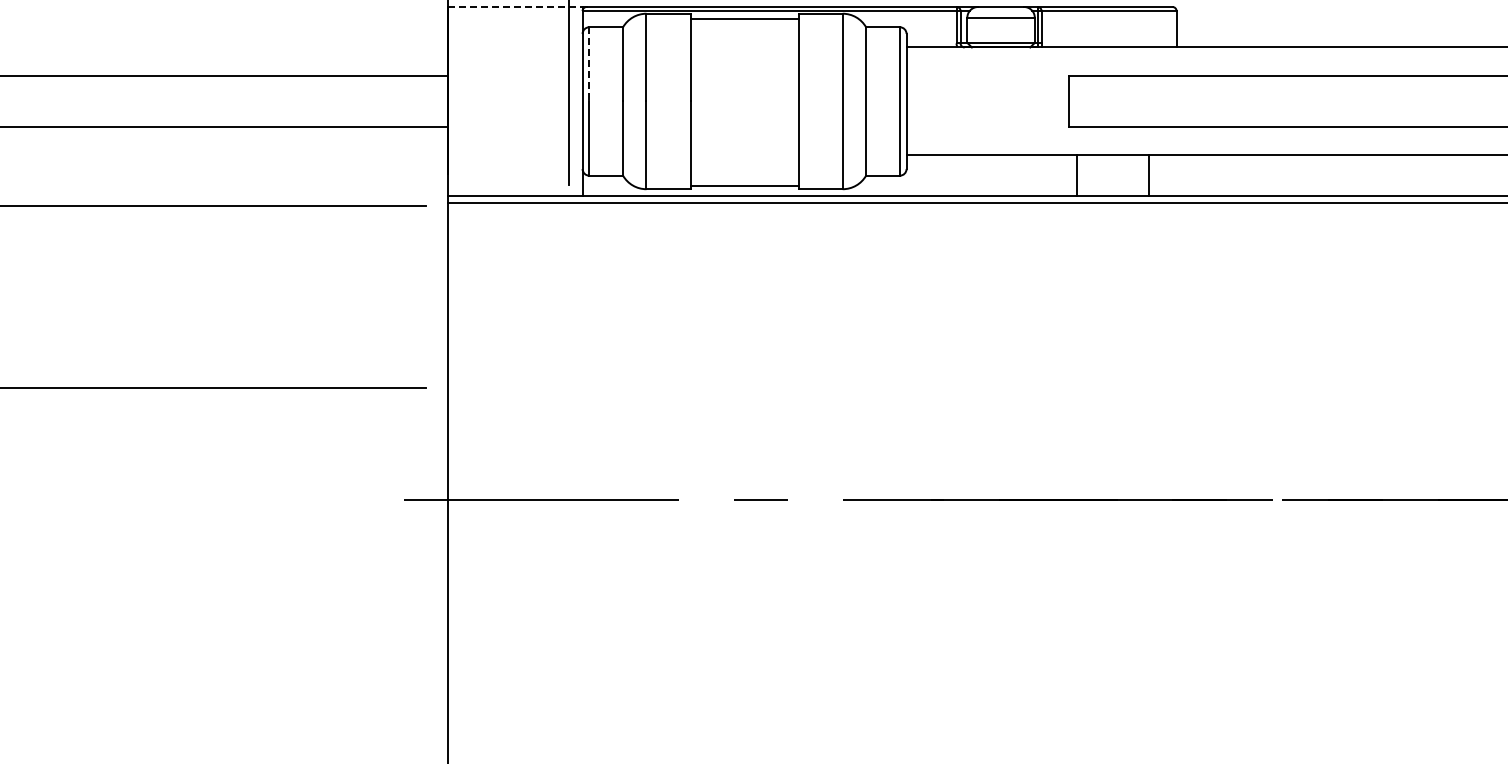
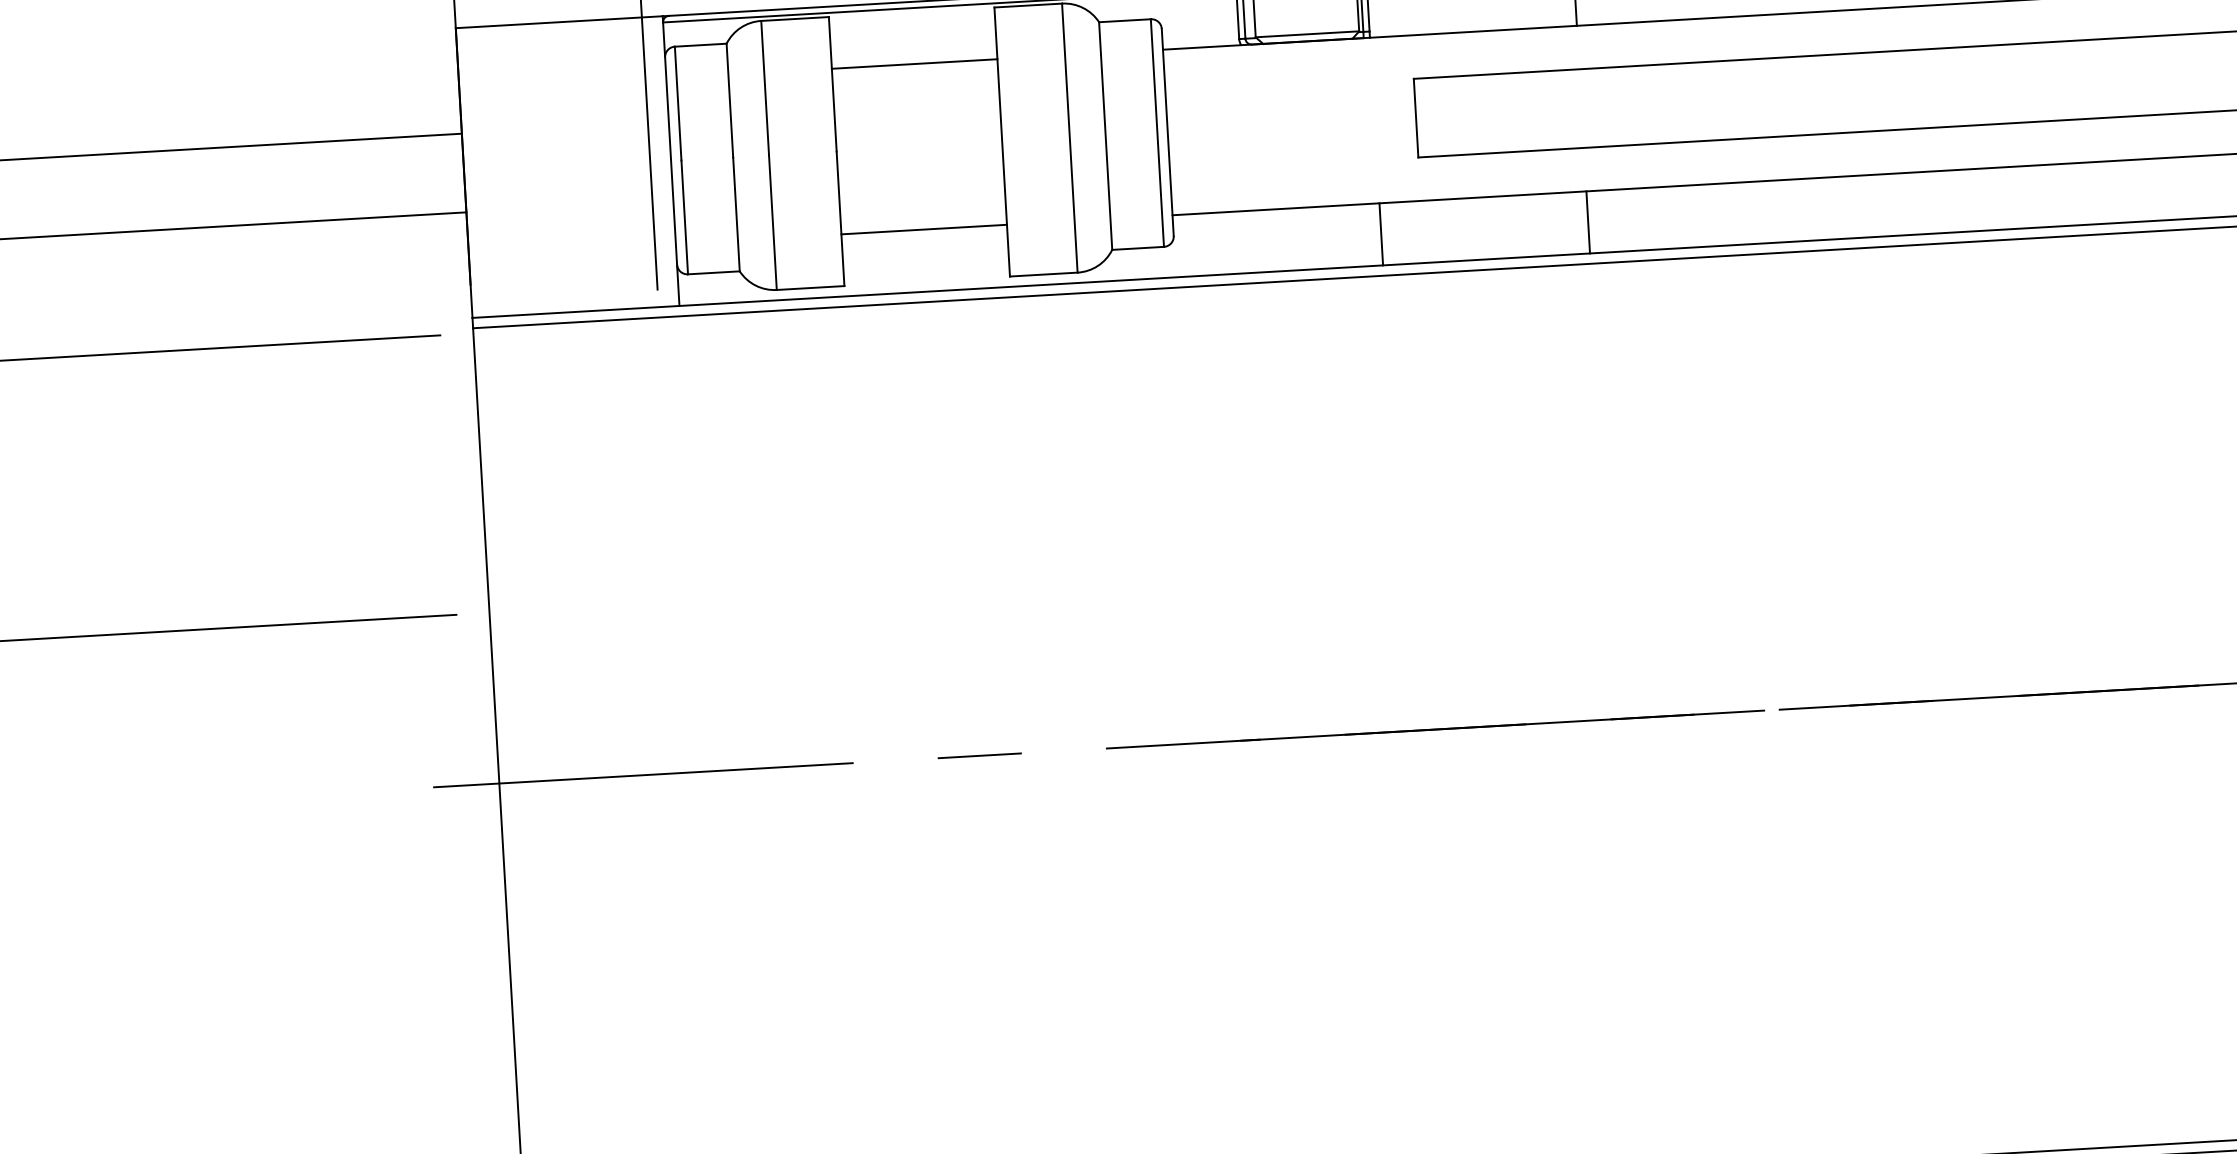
line: (515, 6) -> (559, 21), dashed -> solid
line: (744, 19) -> (914, 64), moved
line: (589, 64) -> (678, 103), dashed -> solid
line: (1076, 175) -> (1381, 234), moved
line: (1148, 175) -> (1588, 222), moved
line: (744, 186) -> (924, 229), moved

